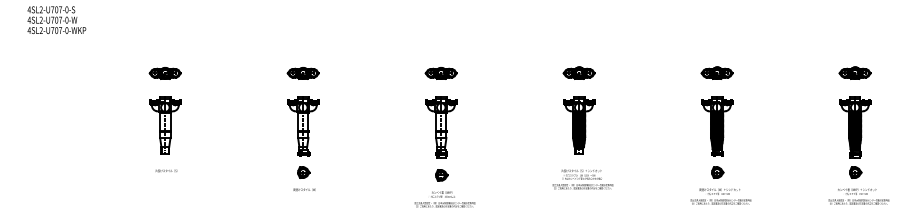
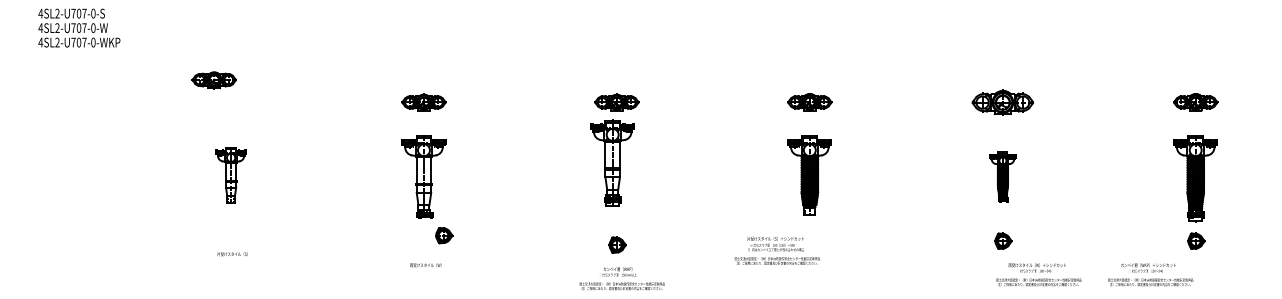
part: (716, 72) -> (1001, 101), size x1.4
part: (164, 73) -> (213, 80), moved
part: (165, 125) -> (231, 175), size x0.7
part: (717, 126) -> (1003, 176), size x0.6
part: (441, 127) -> (613, 162), moved
text: (166, 170) -> (232, 253), moved
part: (303, 172) -> (443, 235), moved
text: (582, 179) -> (776, 250), moved
text: (720, 196) -> (1038, 274), moved
text: (858, 196) -> (1150, 274), moved

